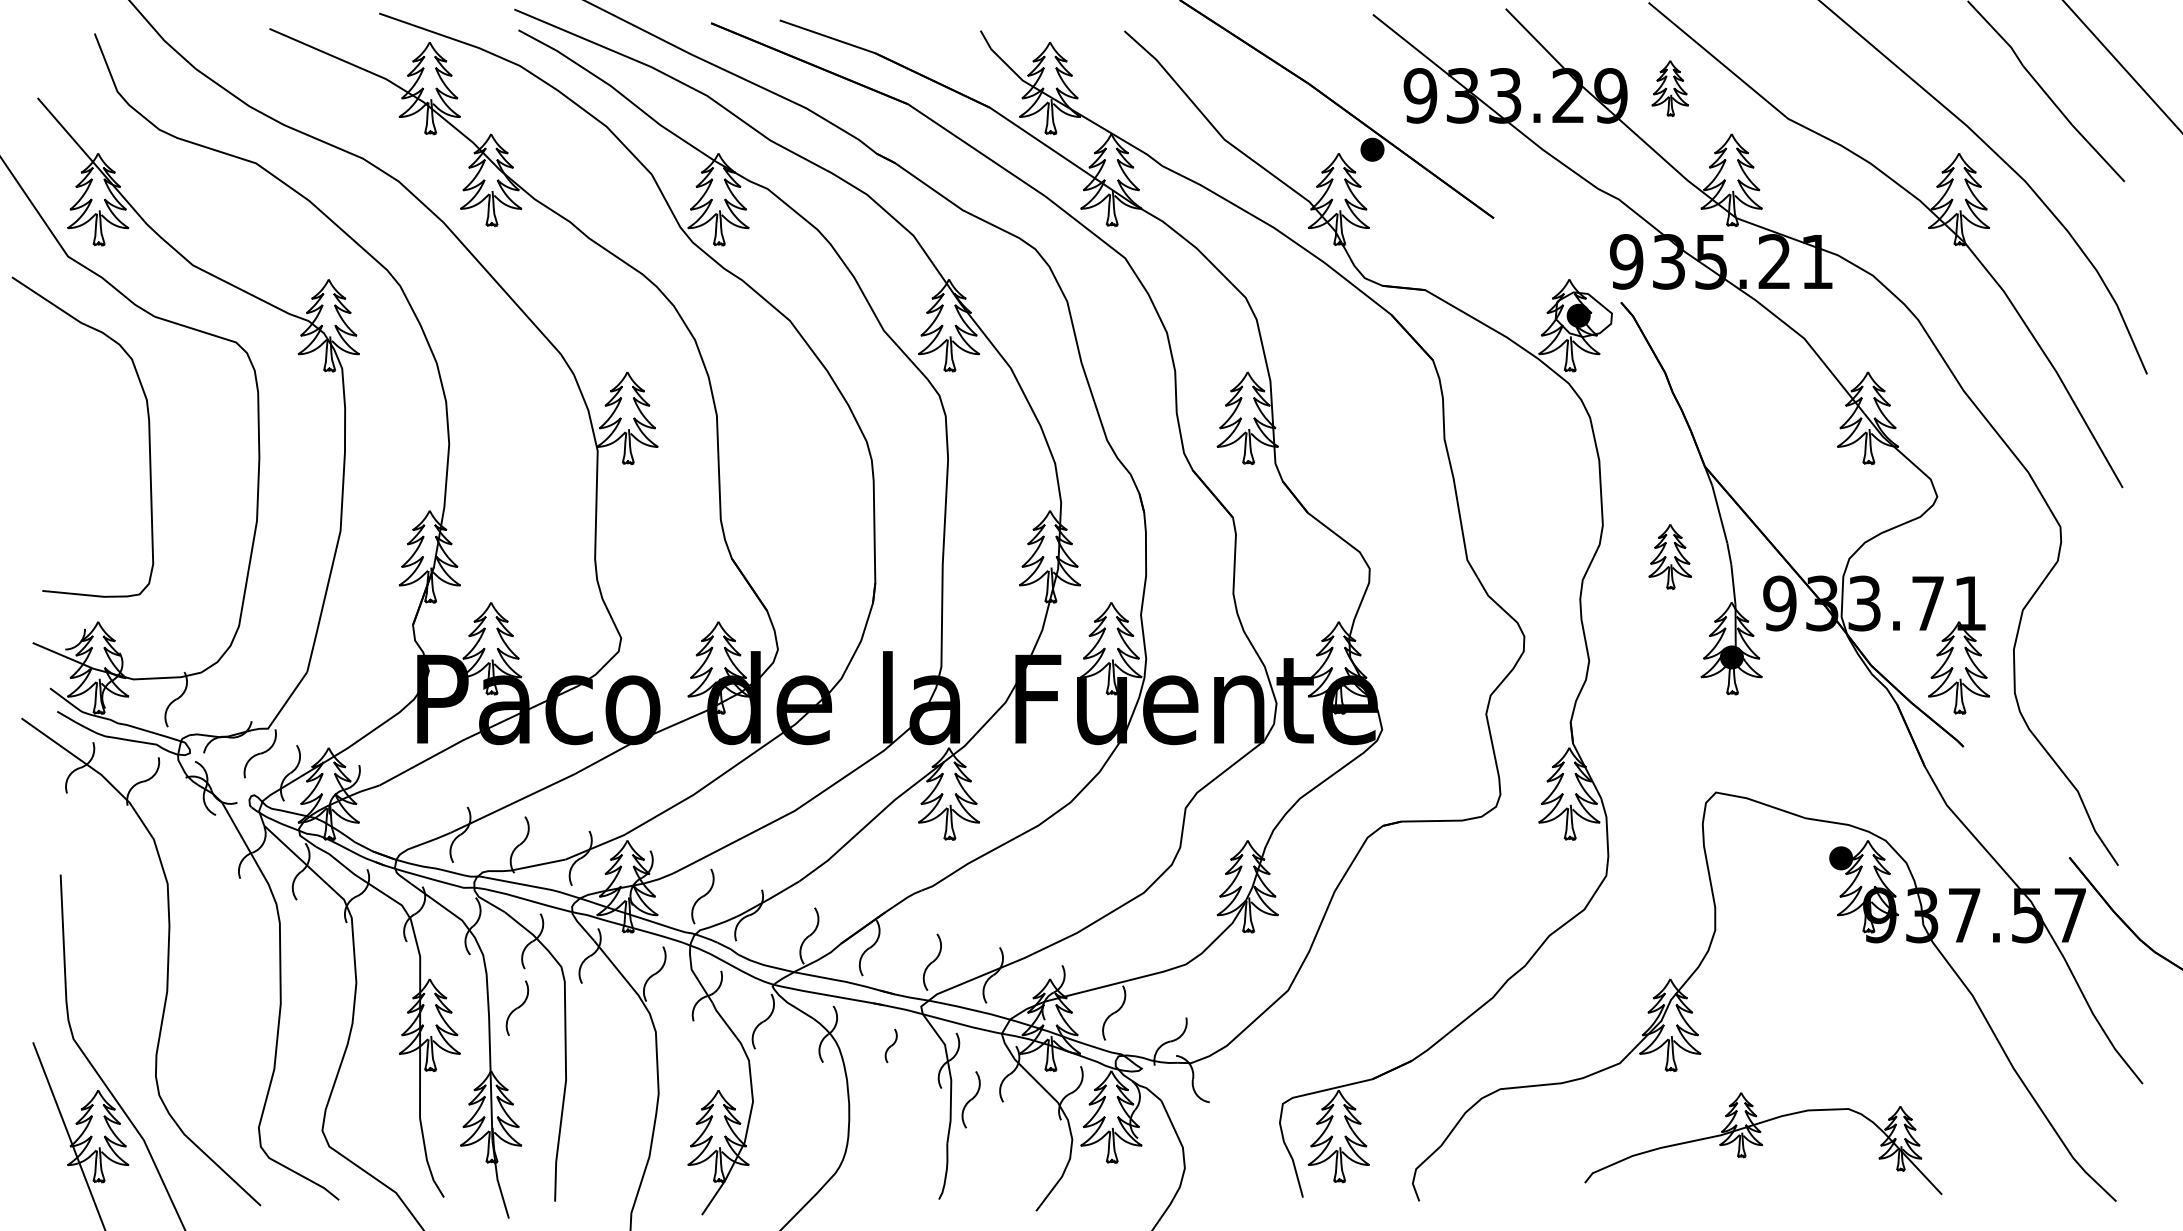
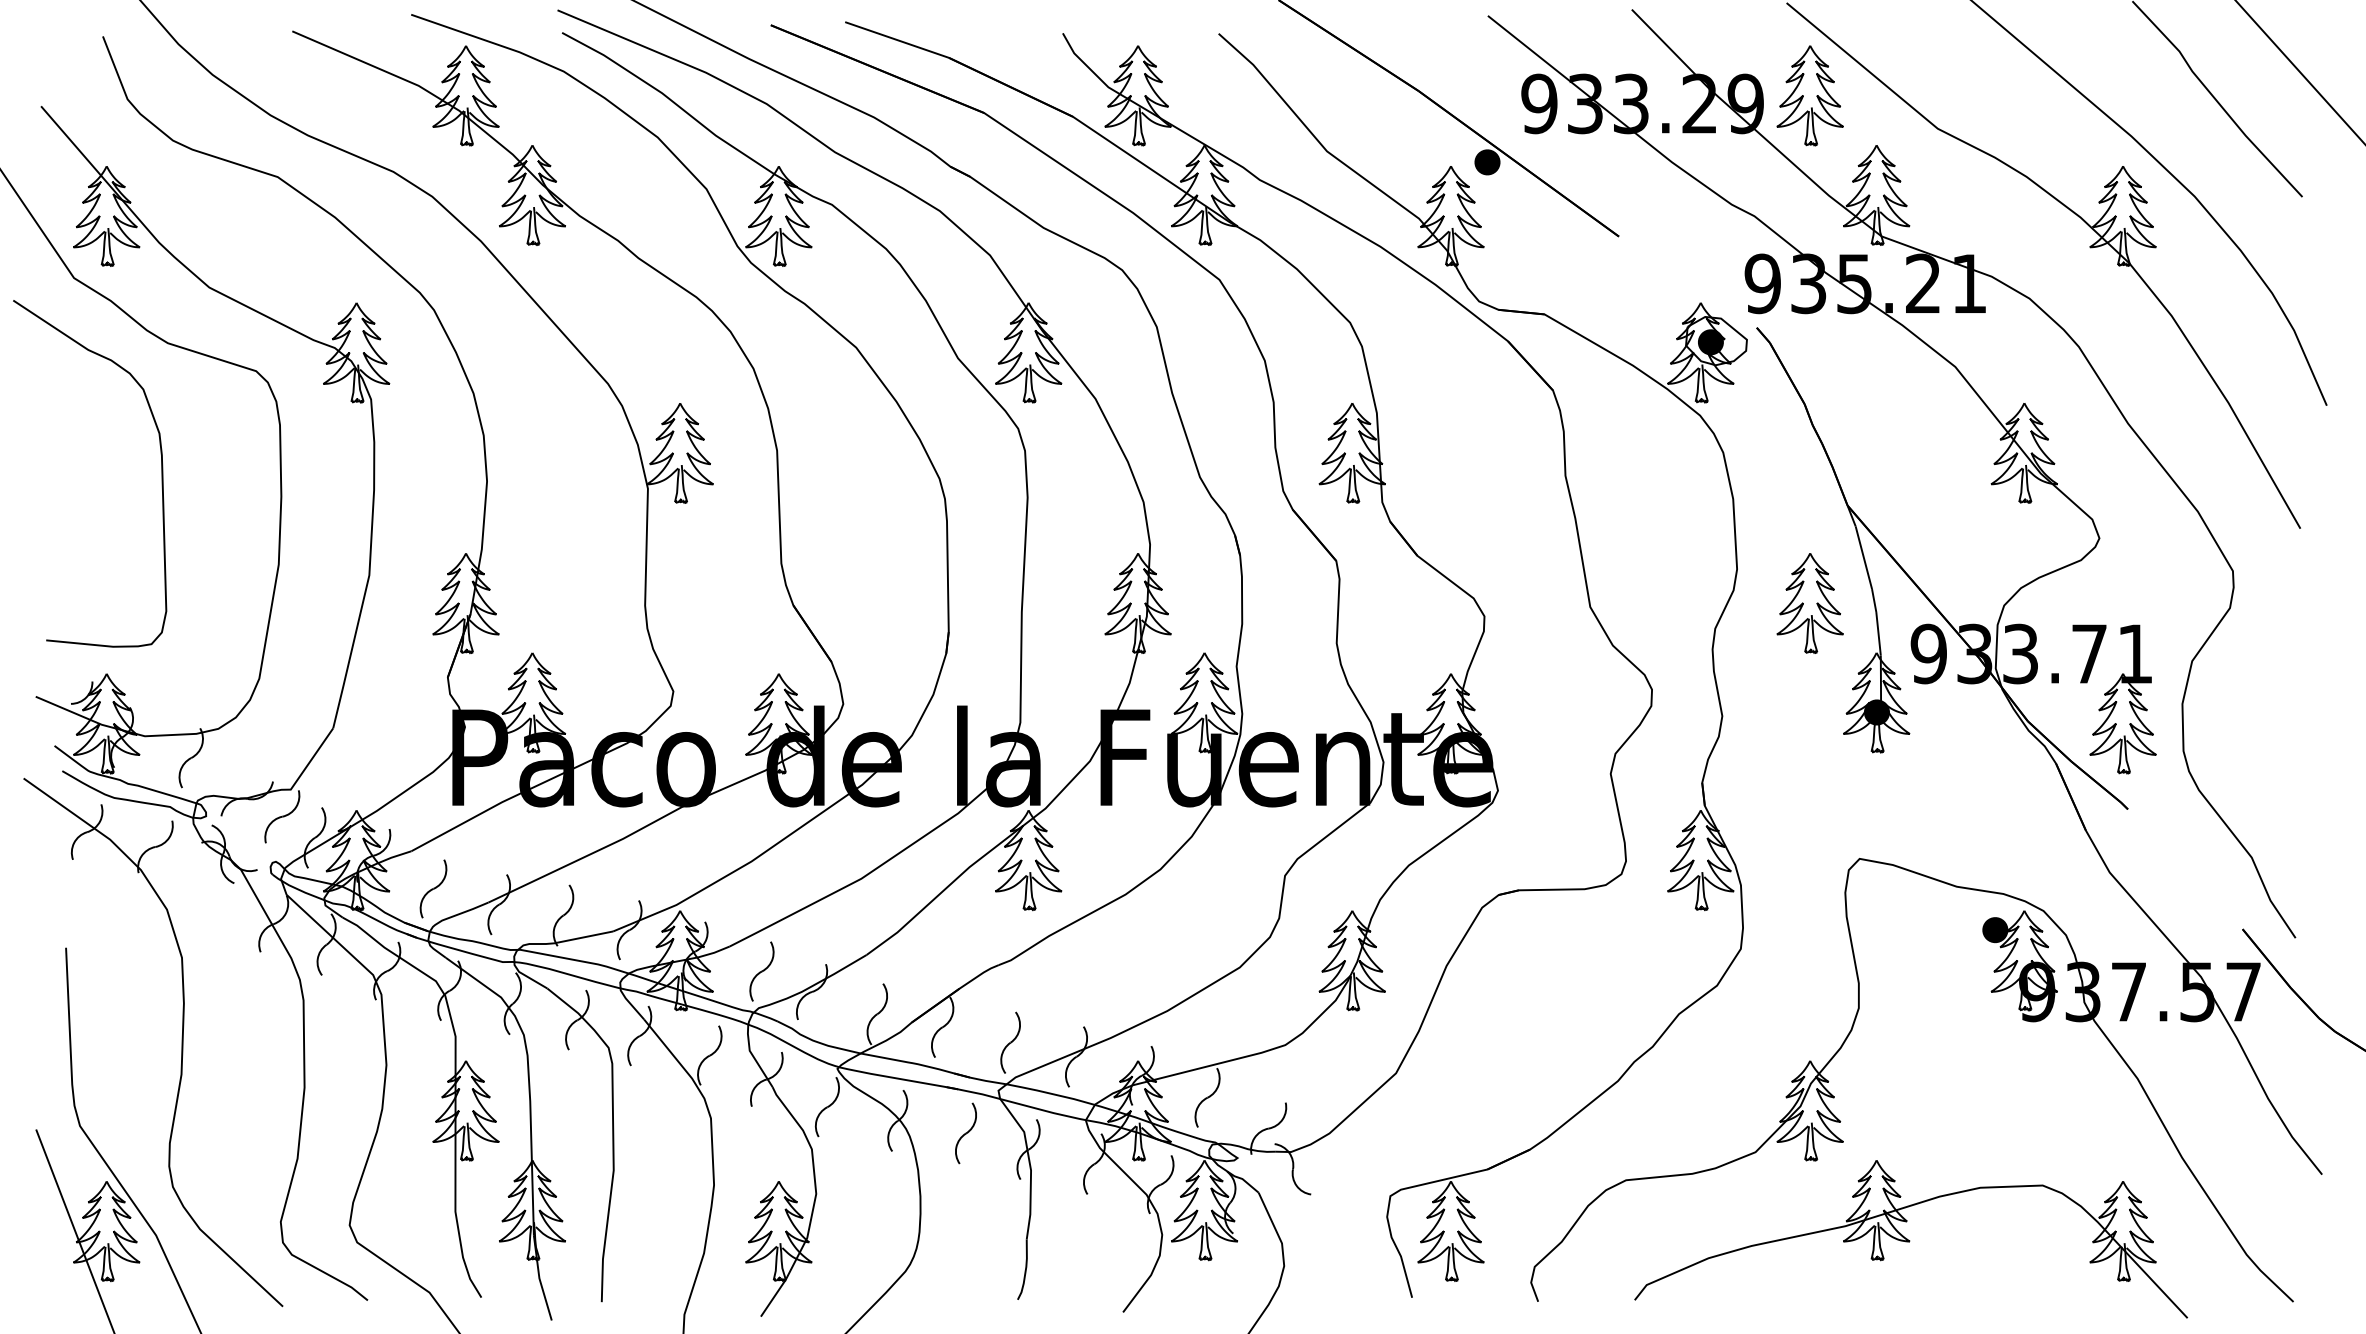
part: (1669, 88) -> (1809, 95), size x1.67
part: (1669, 556) -> (1809, 603), size x1.43
part: (399, 819) -> (433, 888), added
part: (516, 1008) -> (560, 1092), removed
part: (890, 1046) -> (965, 1133), size x1.67
part: (971, 1099) -> (1052, 1191), removed
part: (1762, 1143) -> (1910, 1239), size x1.43

